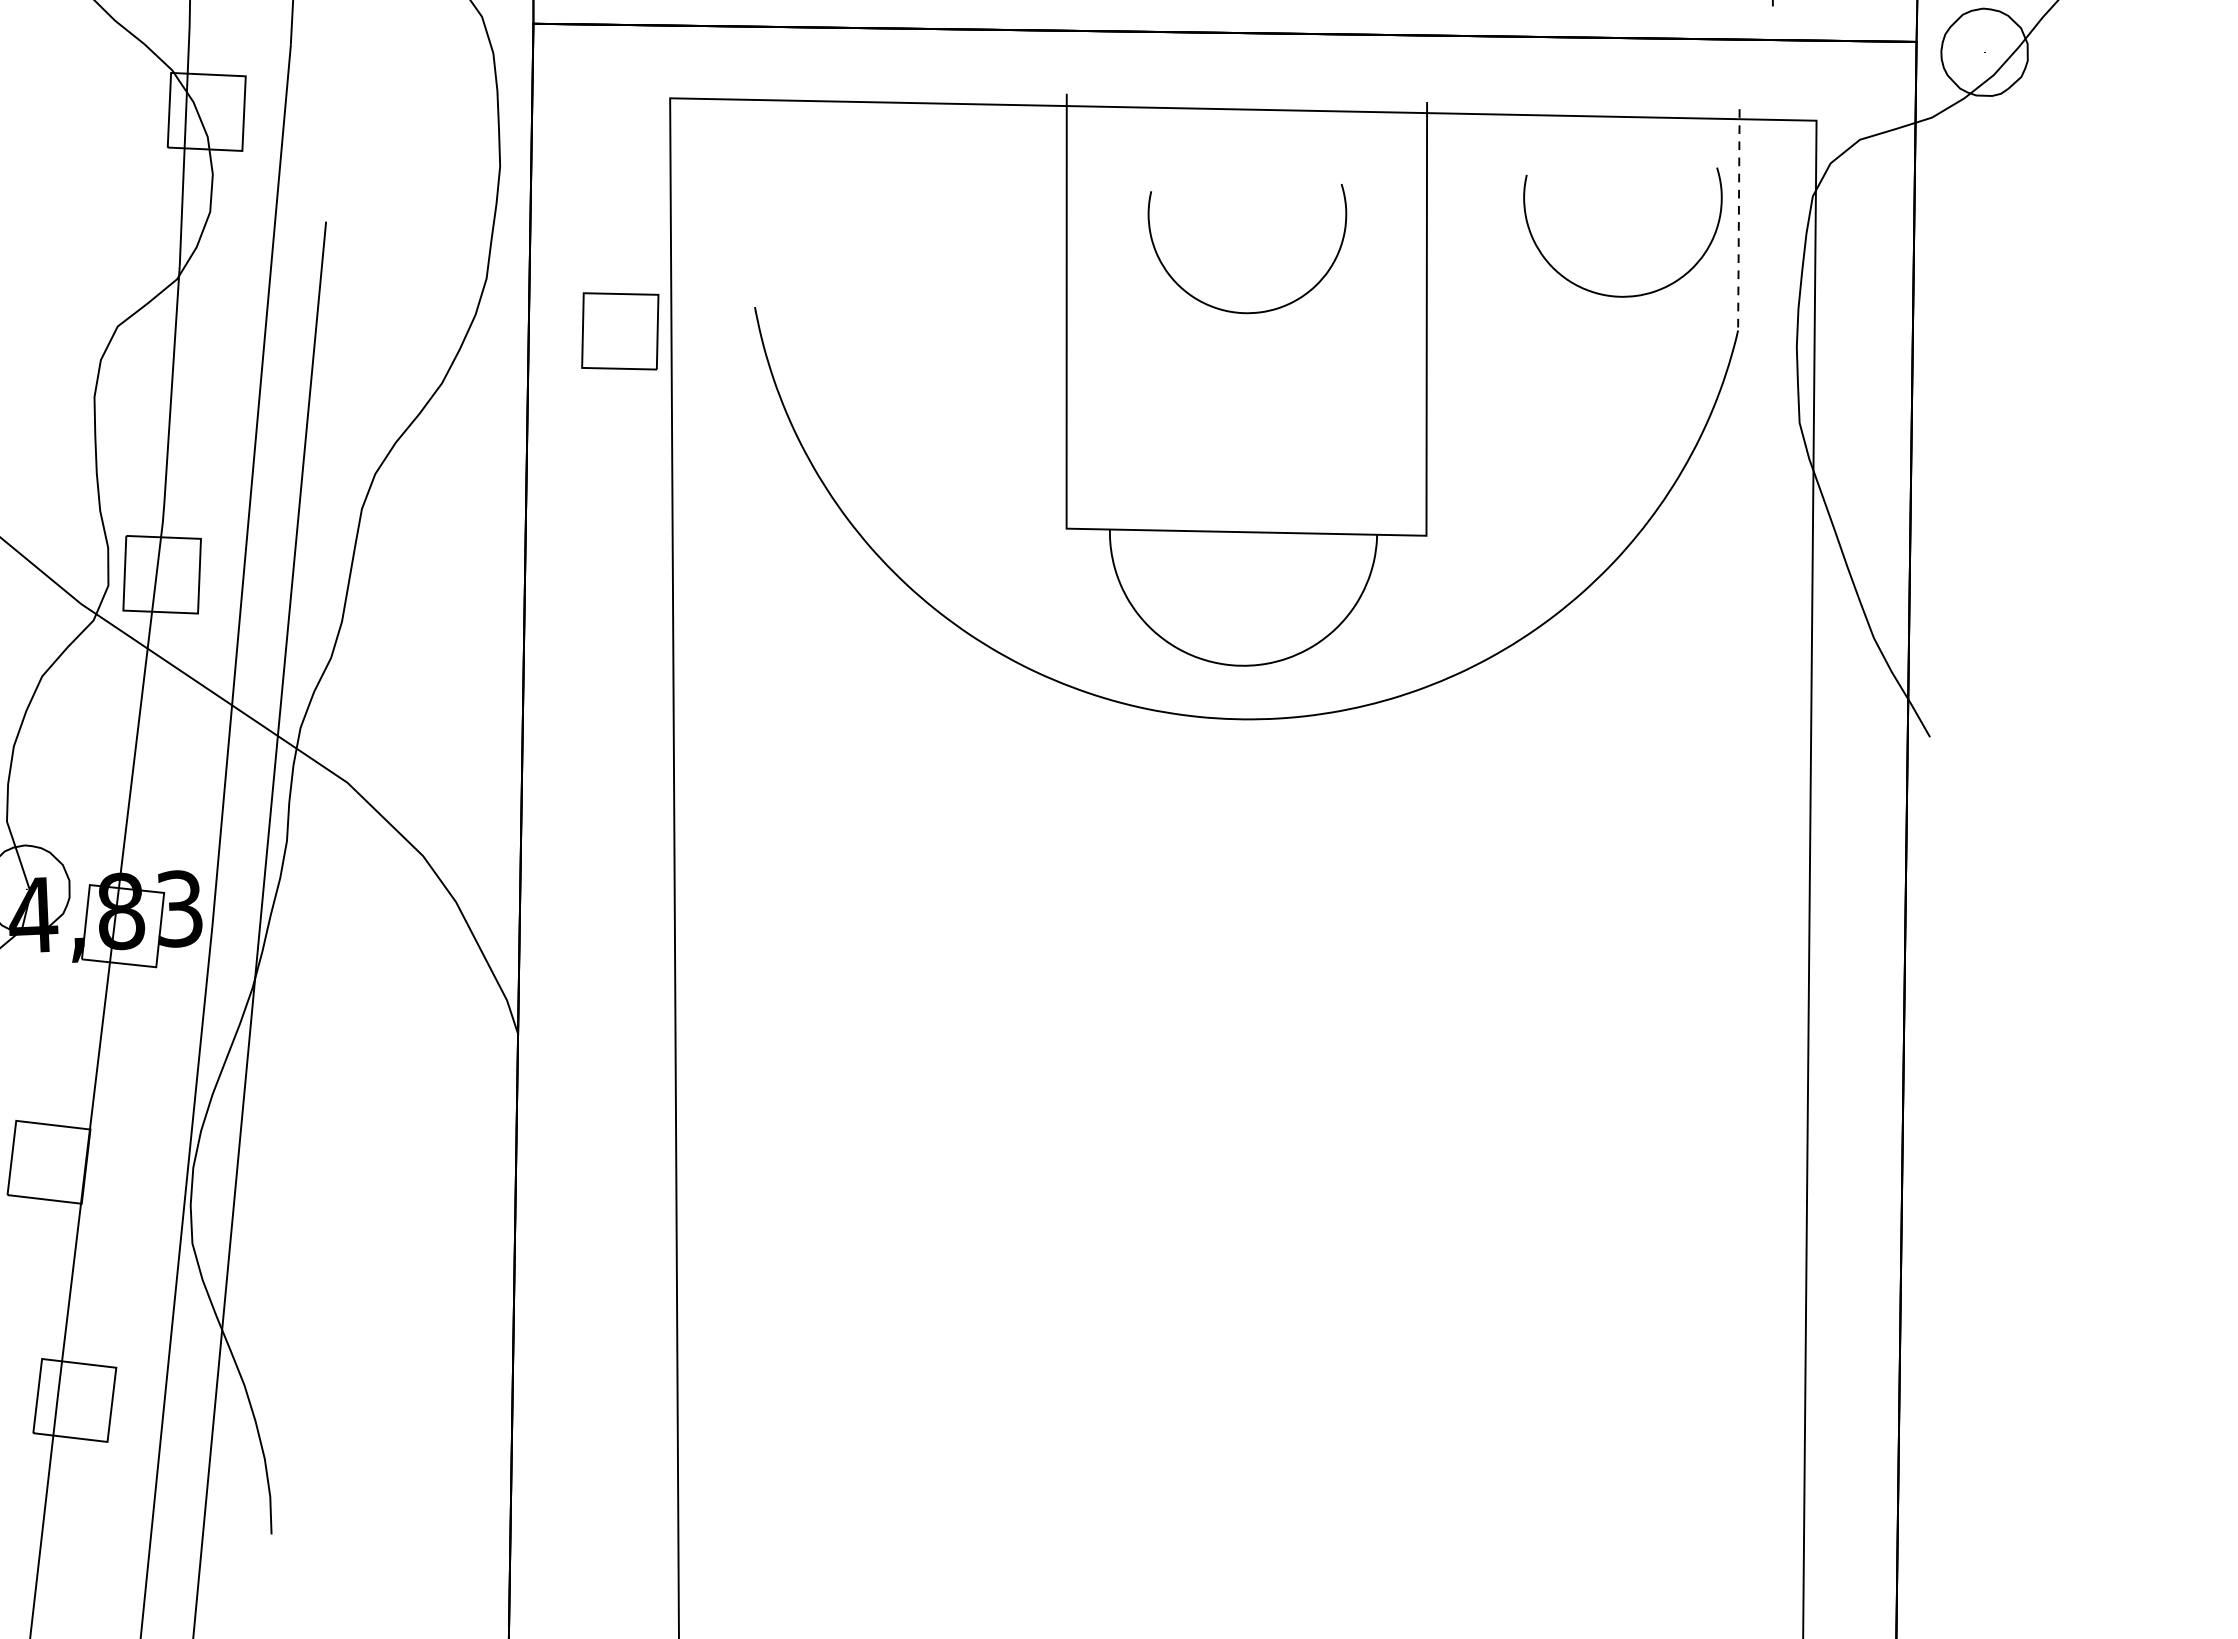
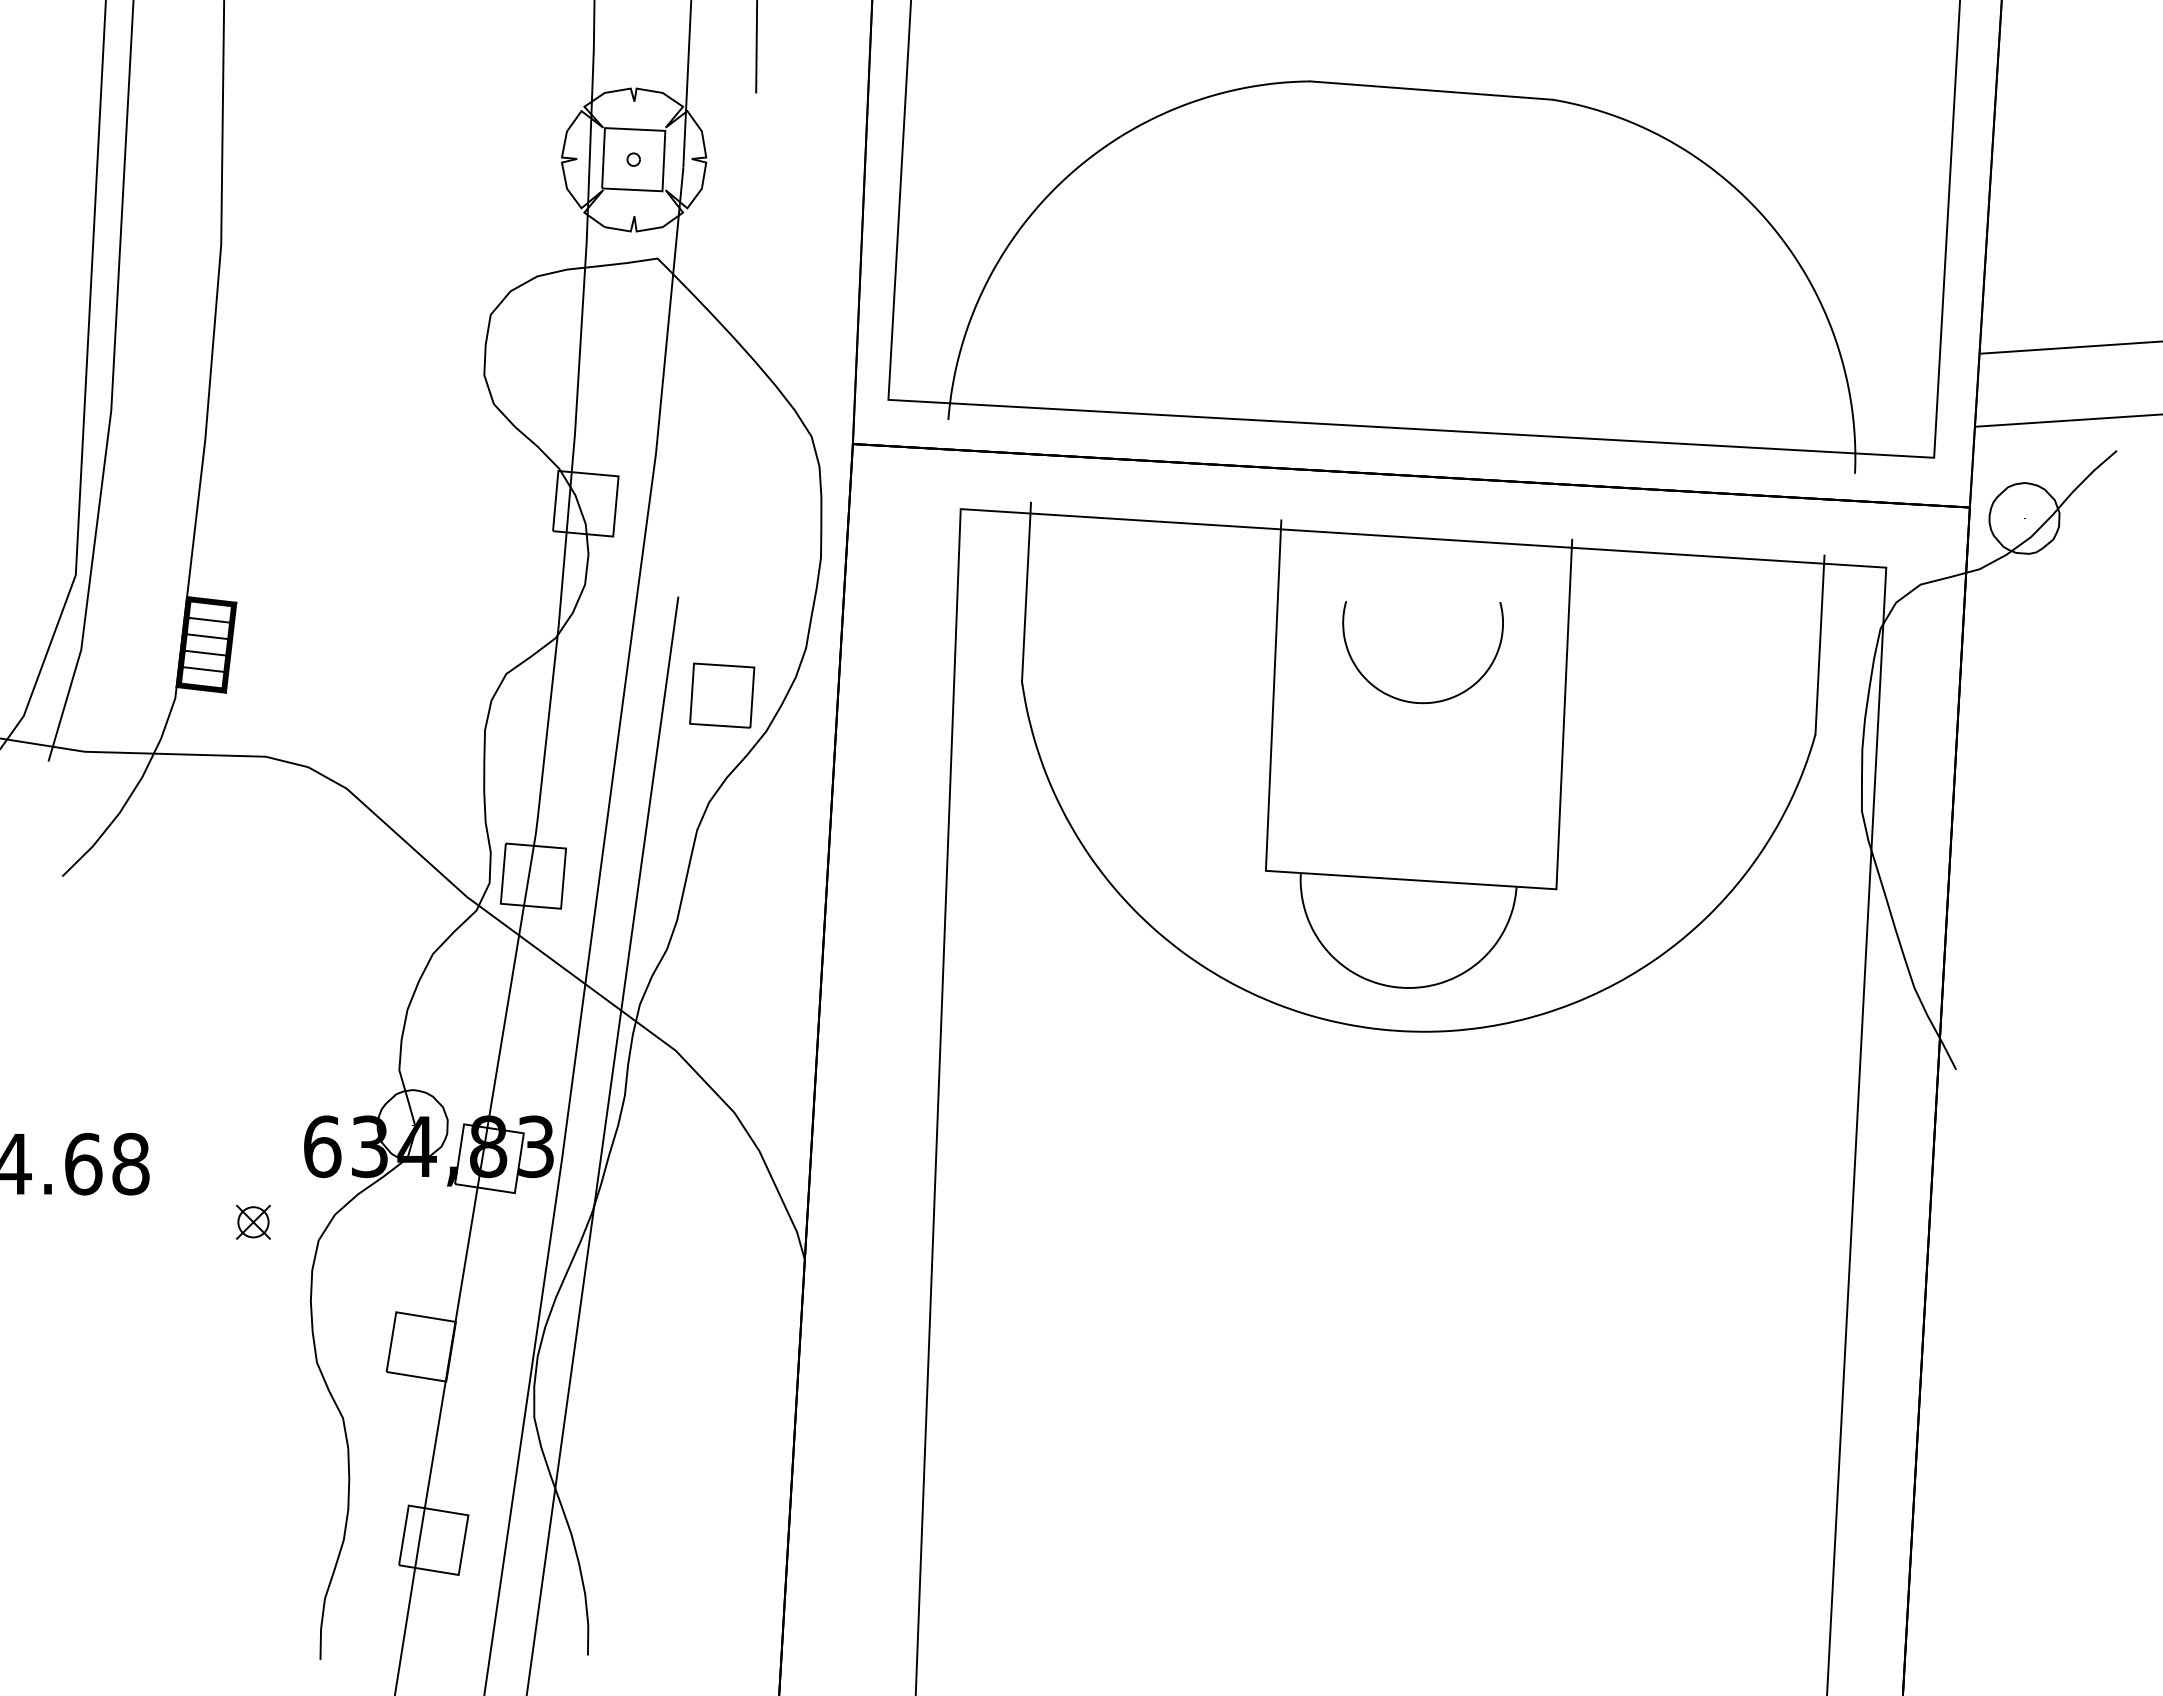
line: (755, 196) -> (1026, 591), added
line: (1738, 220) -> (1819, 645), dashed -> solid
curve: (1616, 295) -> (1718, 701), removed
part: (620, 331) -> (722, 695), moved

